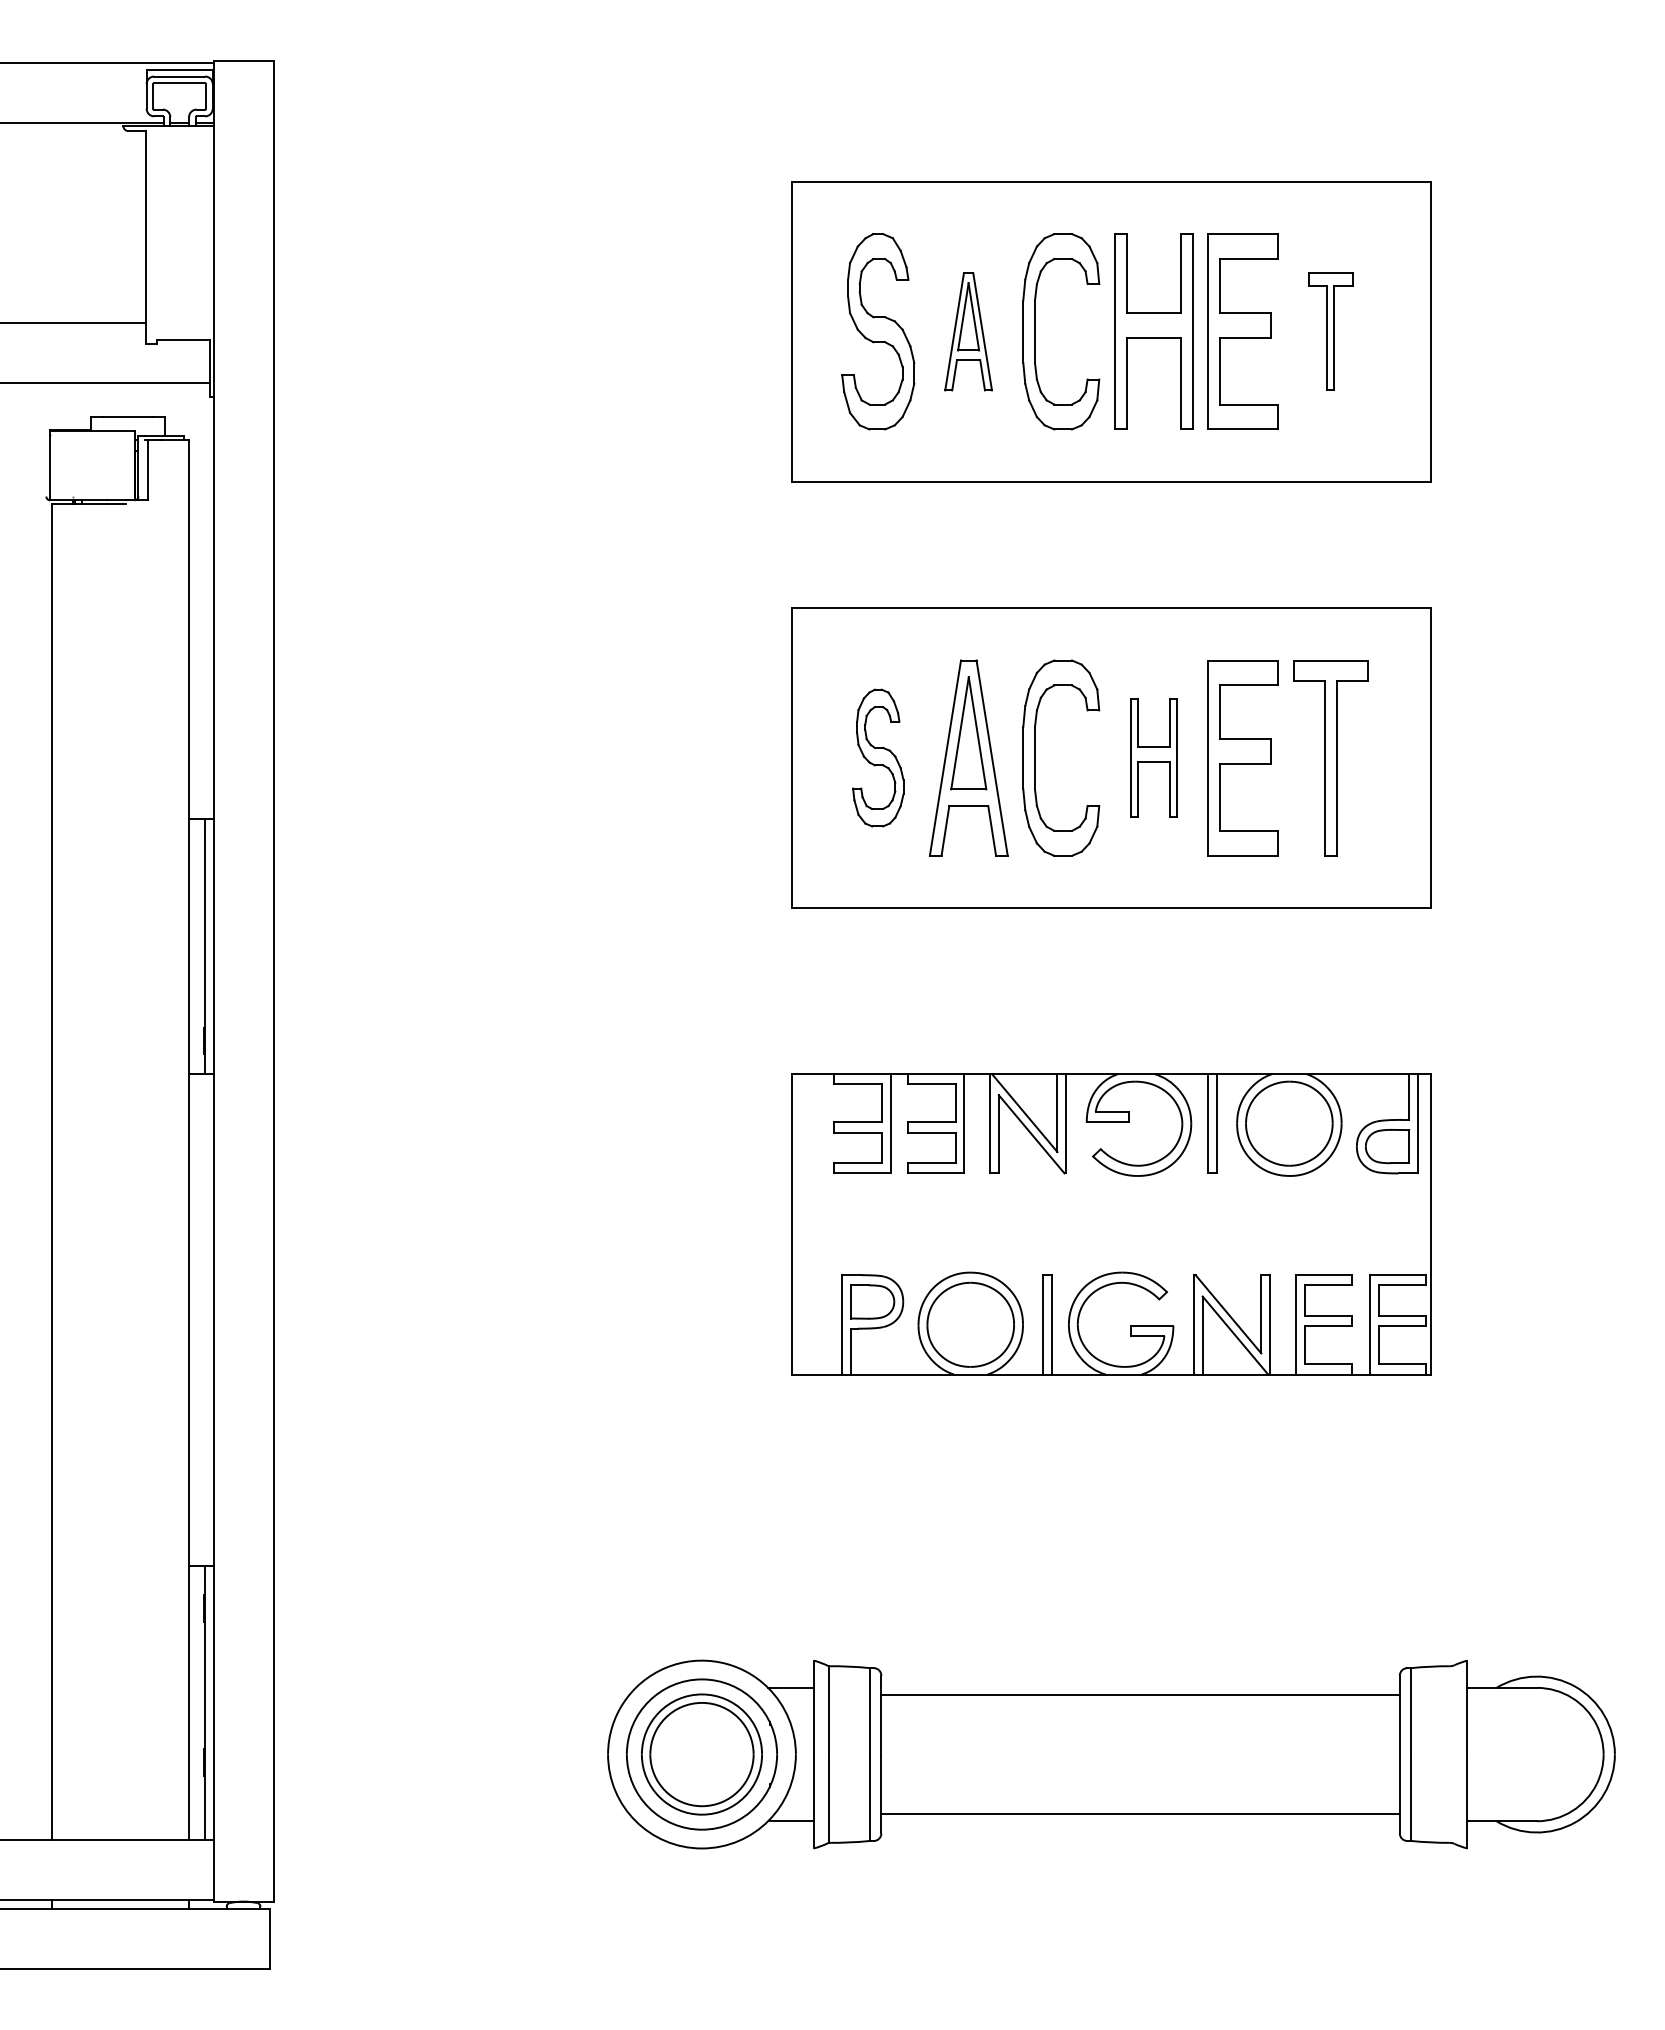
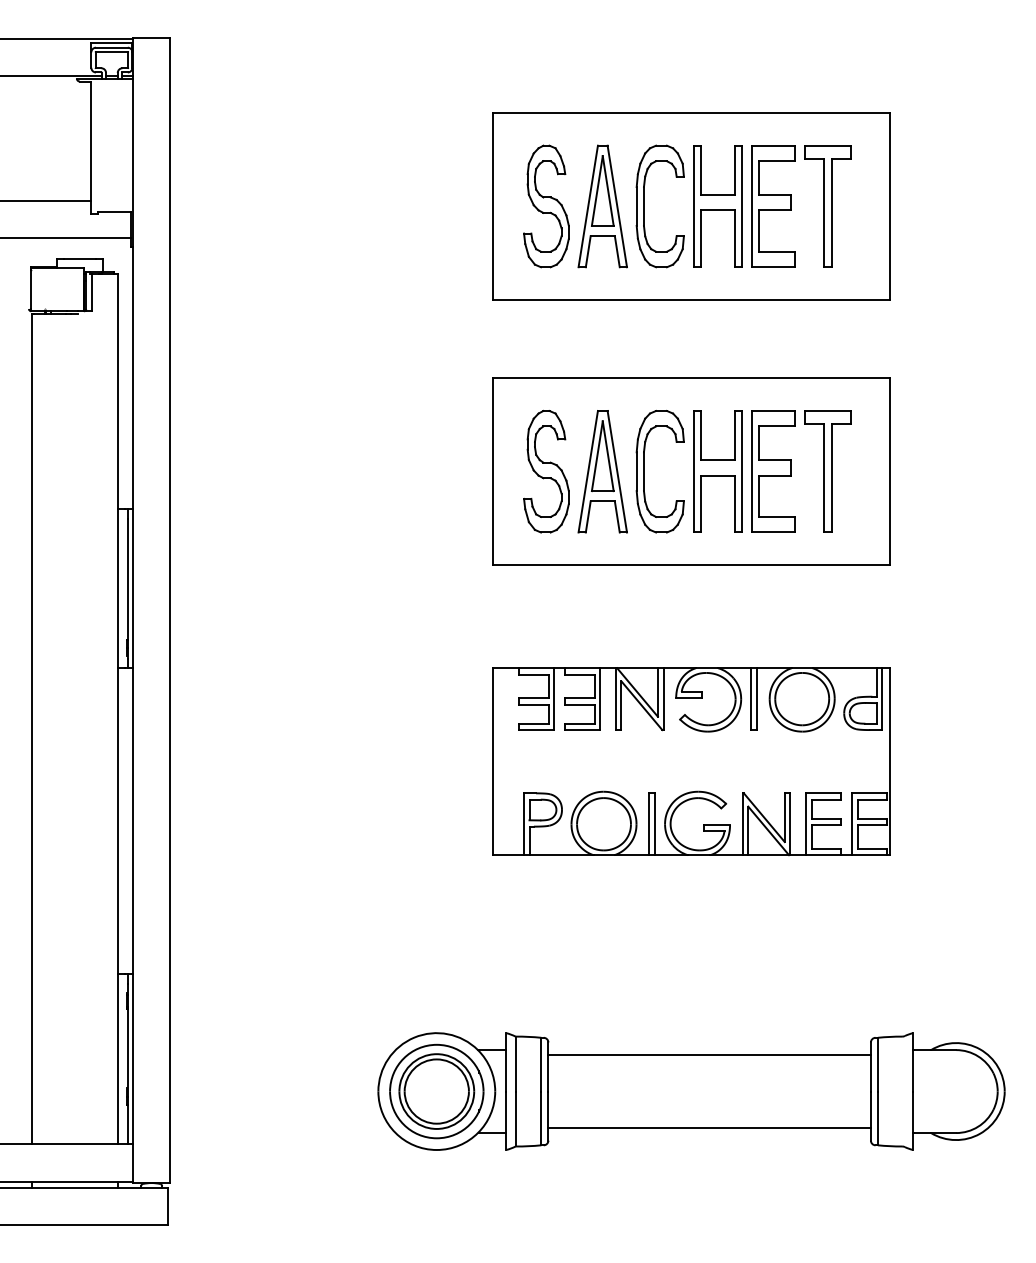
part: (968, 331) -> (602, 206), size x1.67
part: (1330, 331) -> (827, 206), size x1.67
part: (878, 757) -> (546, 471), size x1.43
part: (1153, 757) -> (717, 471), size x1.67

